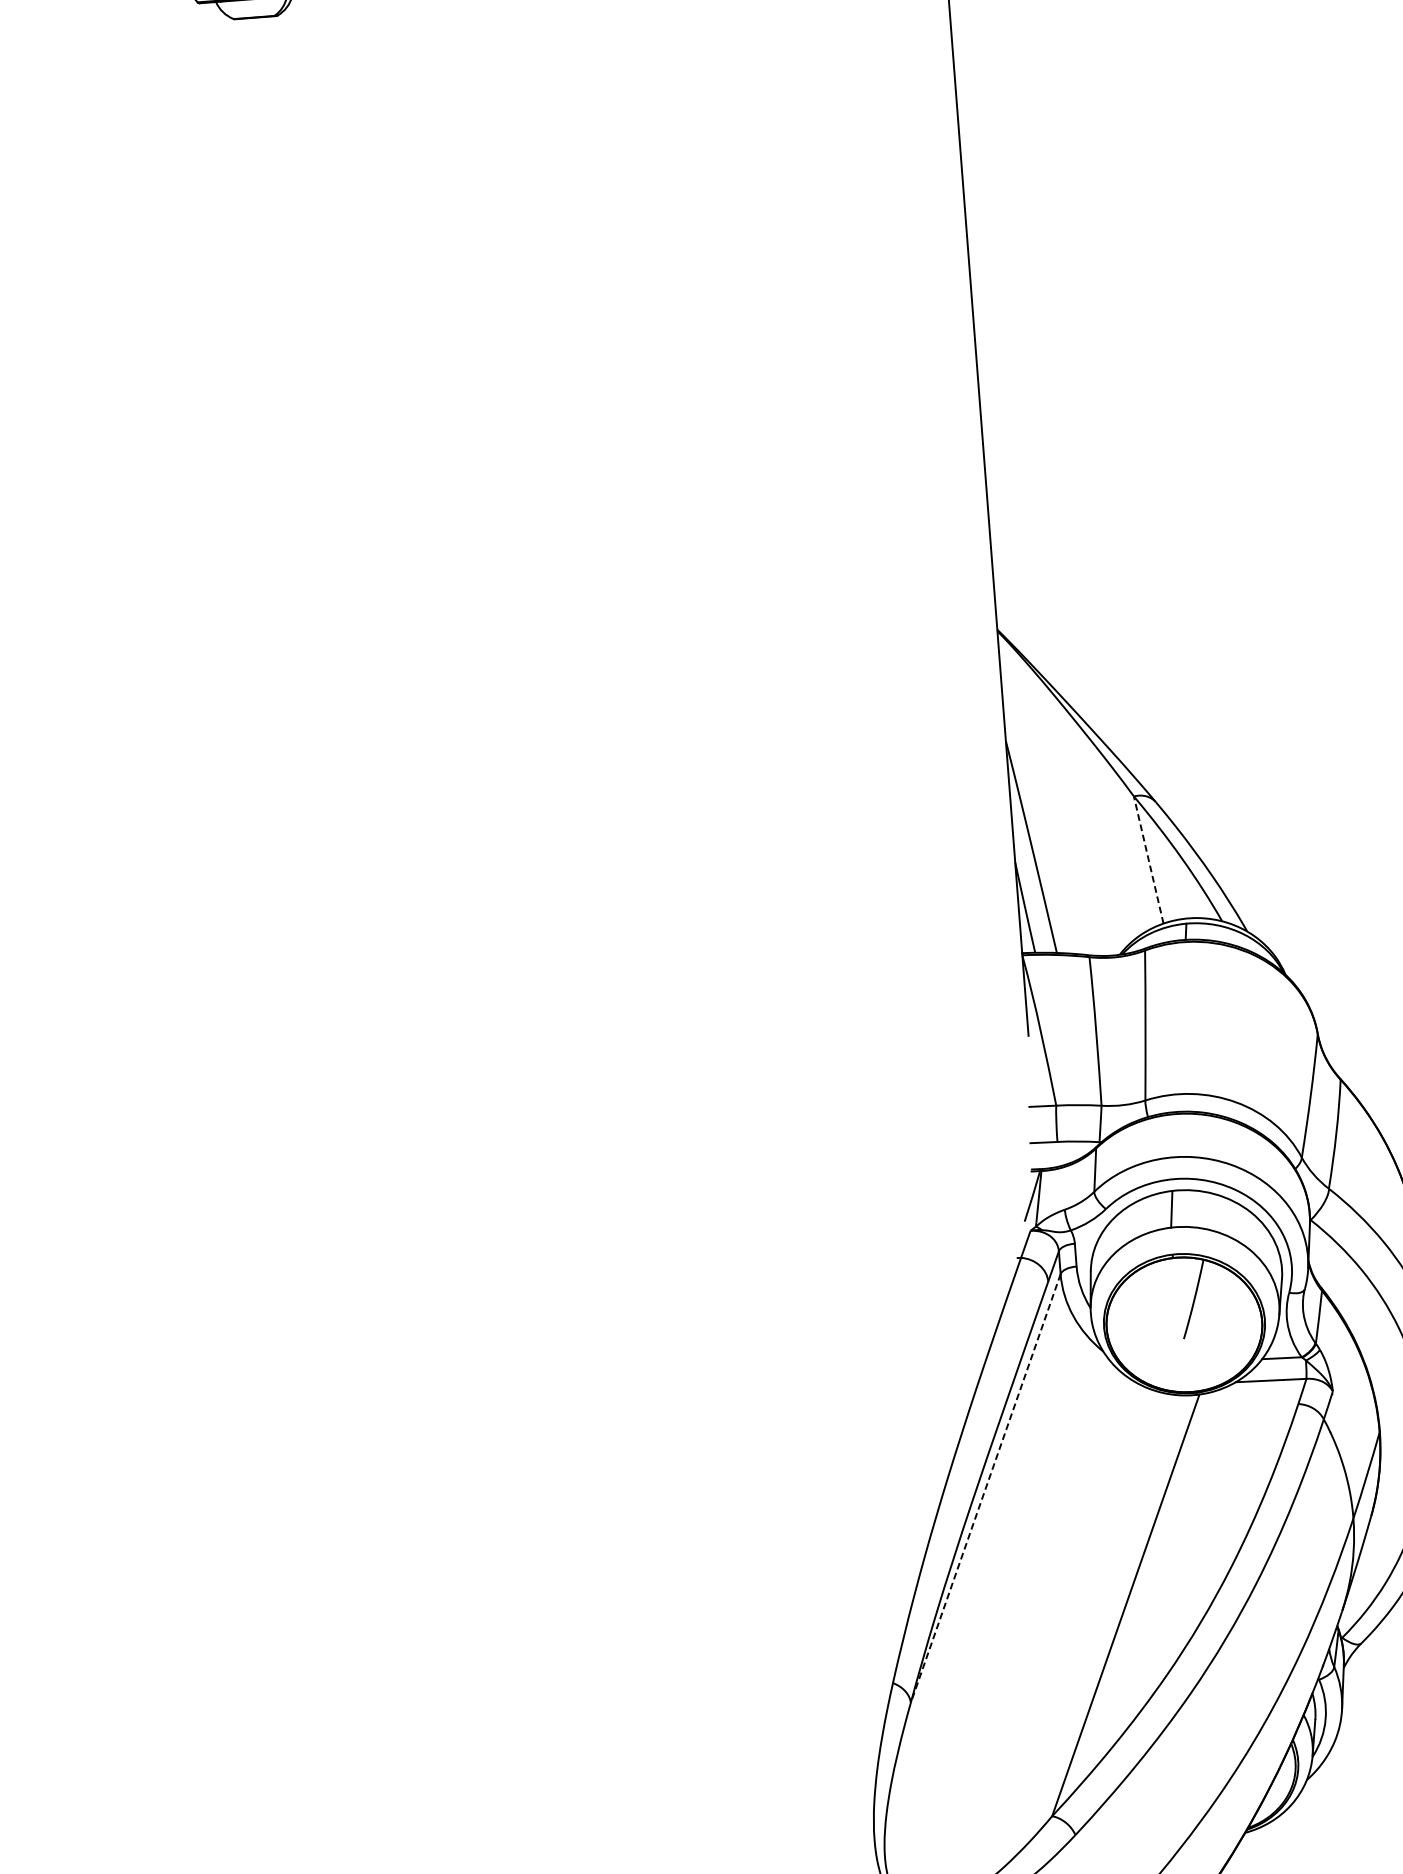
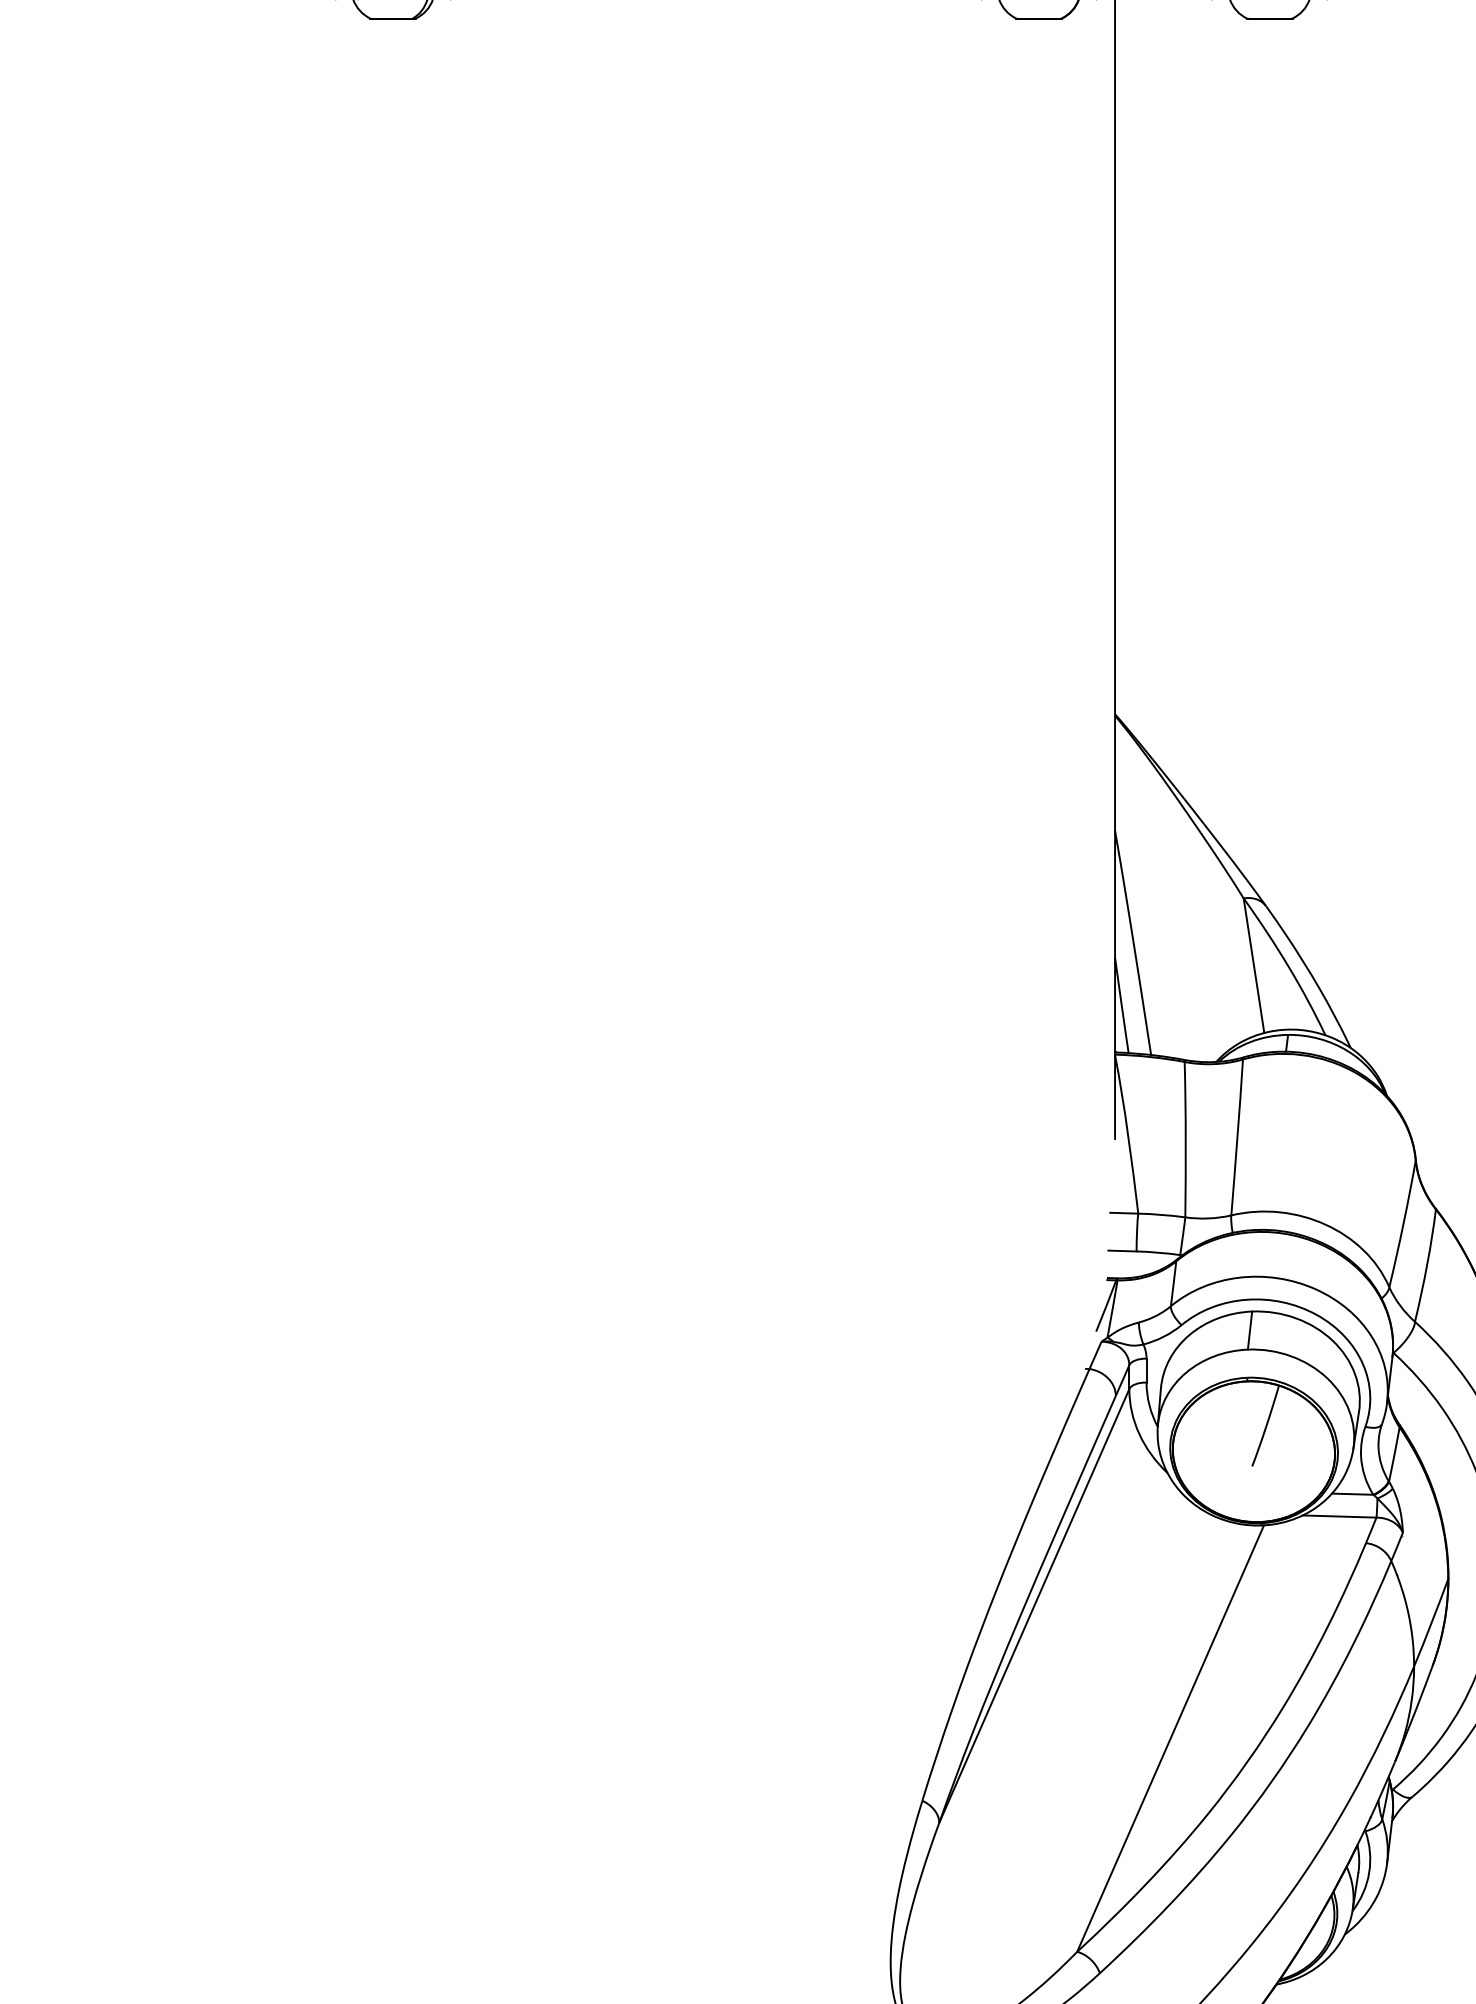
line: (1148, 859) -> (1253, 965), dashed -> solid
line: (985, 1488) -> (1034, 1605), dashed -> solid

